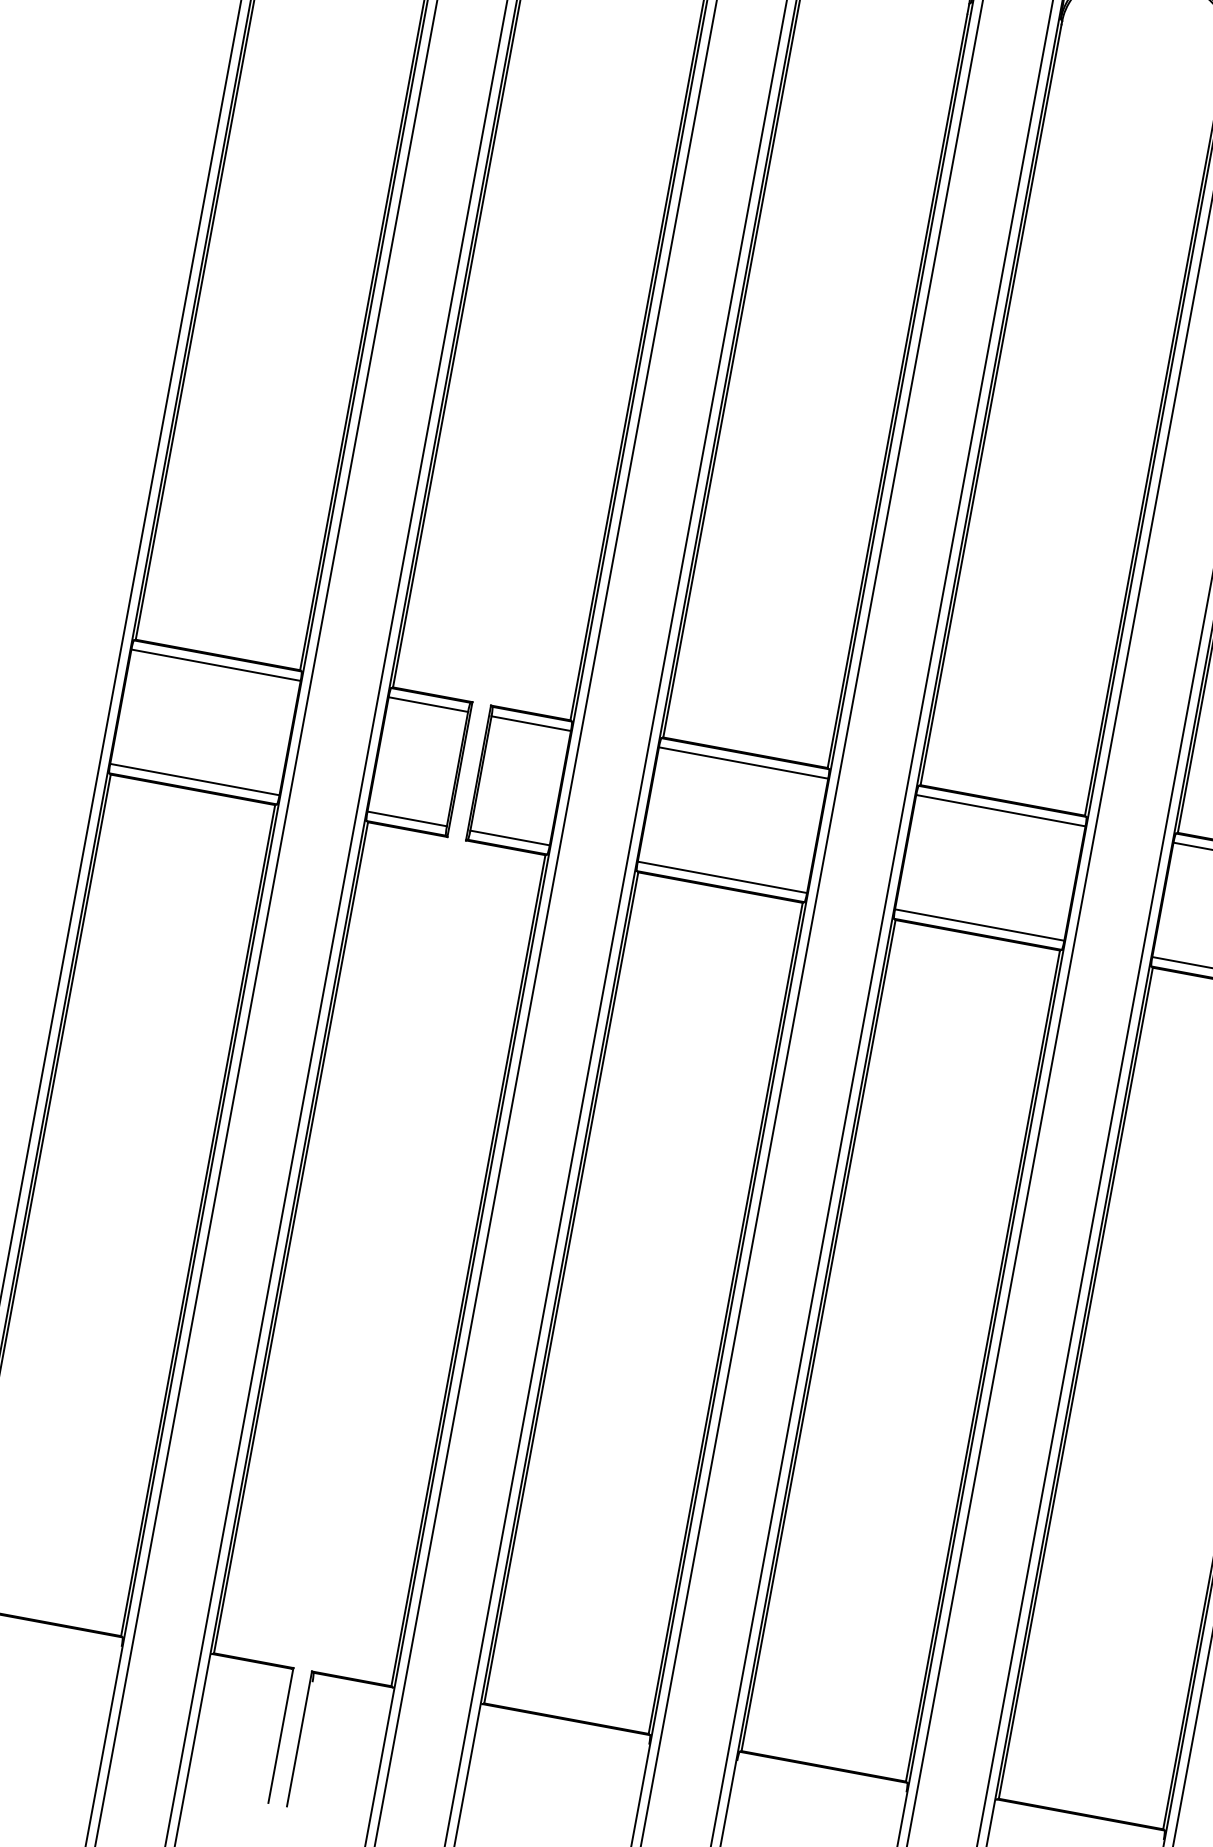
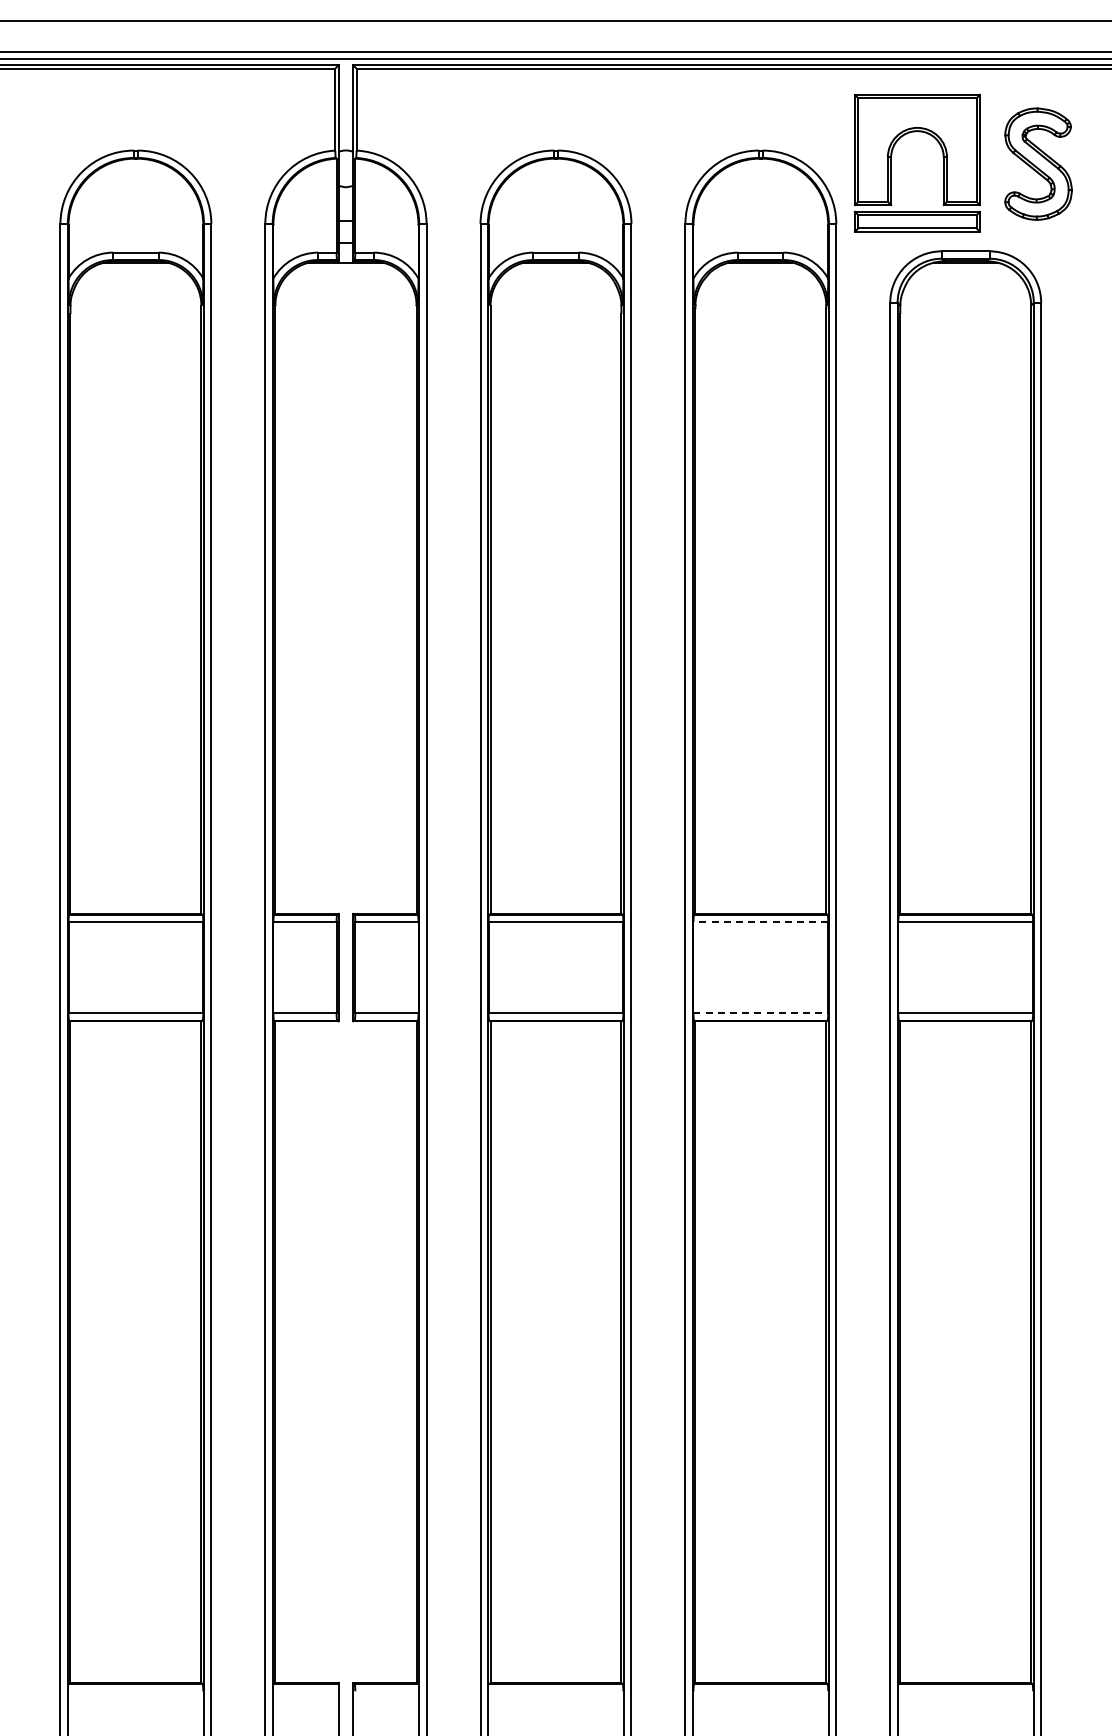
line: (1000, 811) -> (760, 922), solid -> dashed
line: (980, 925) -> (761, 1013), solid -> dashed

